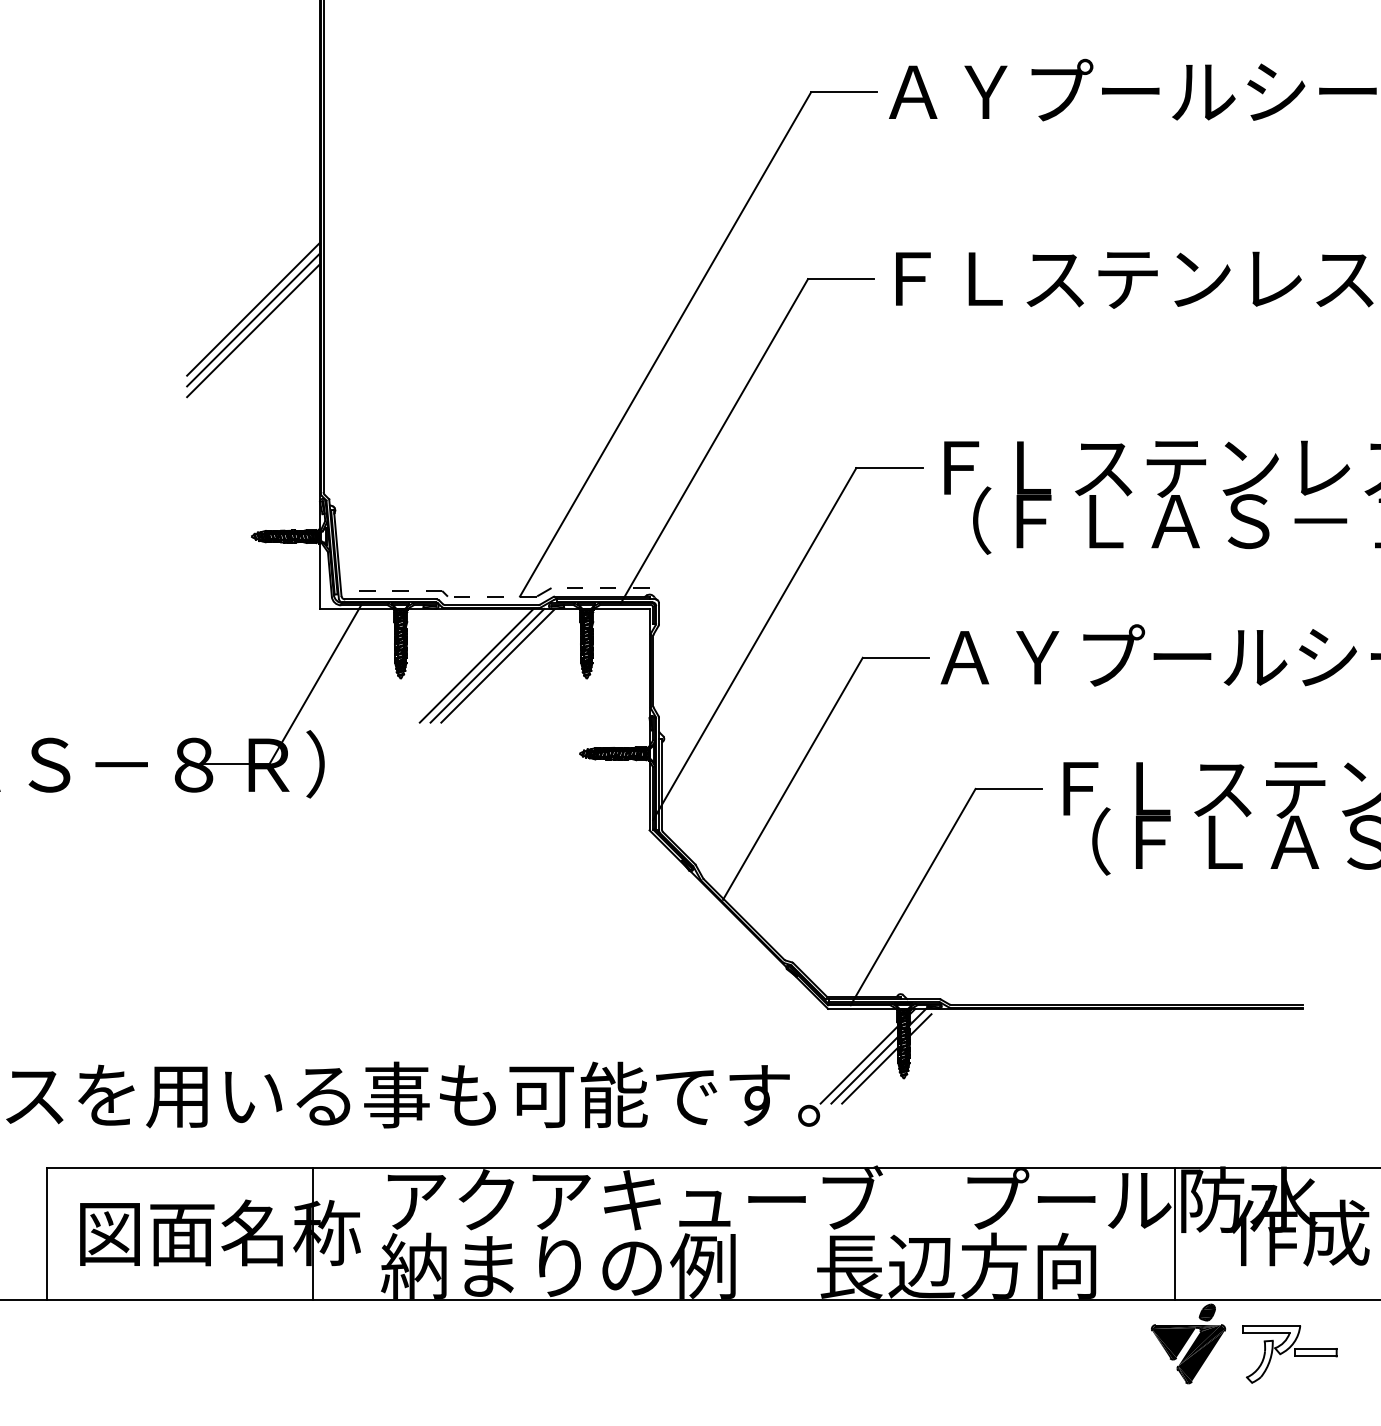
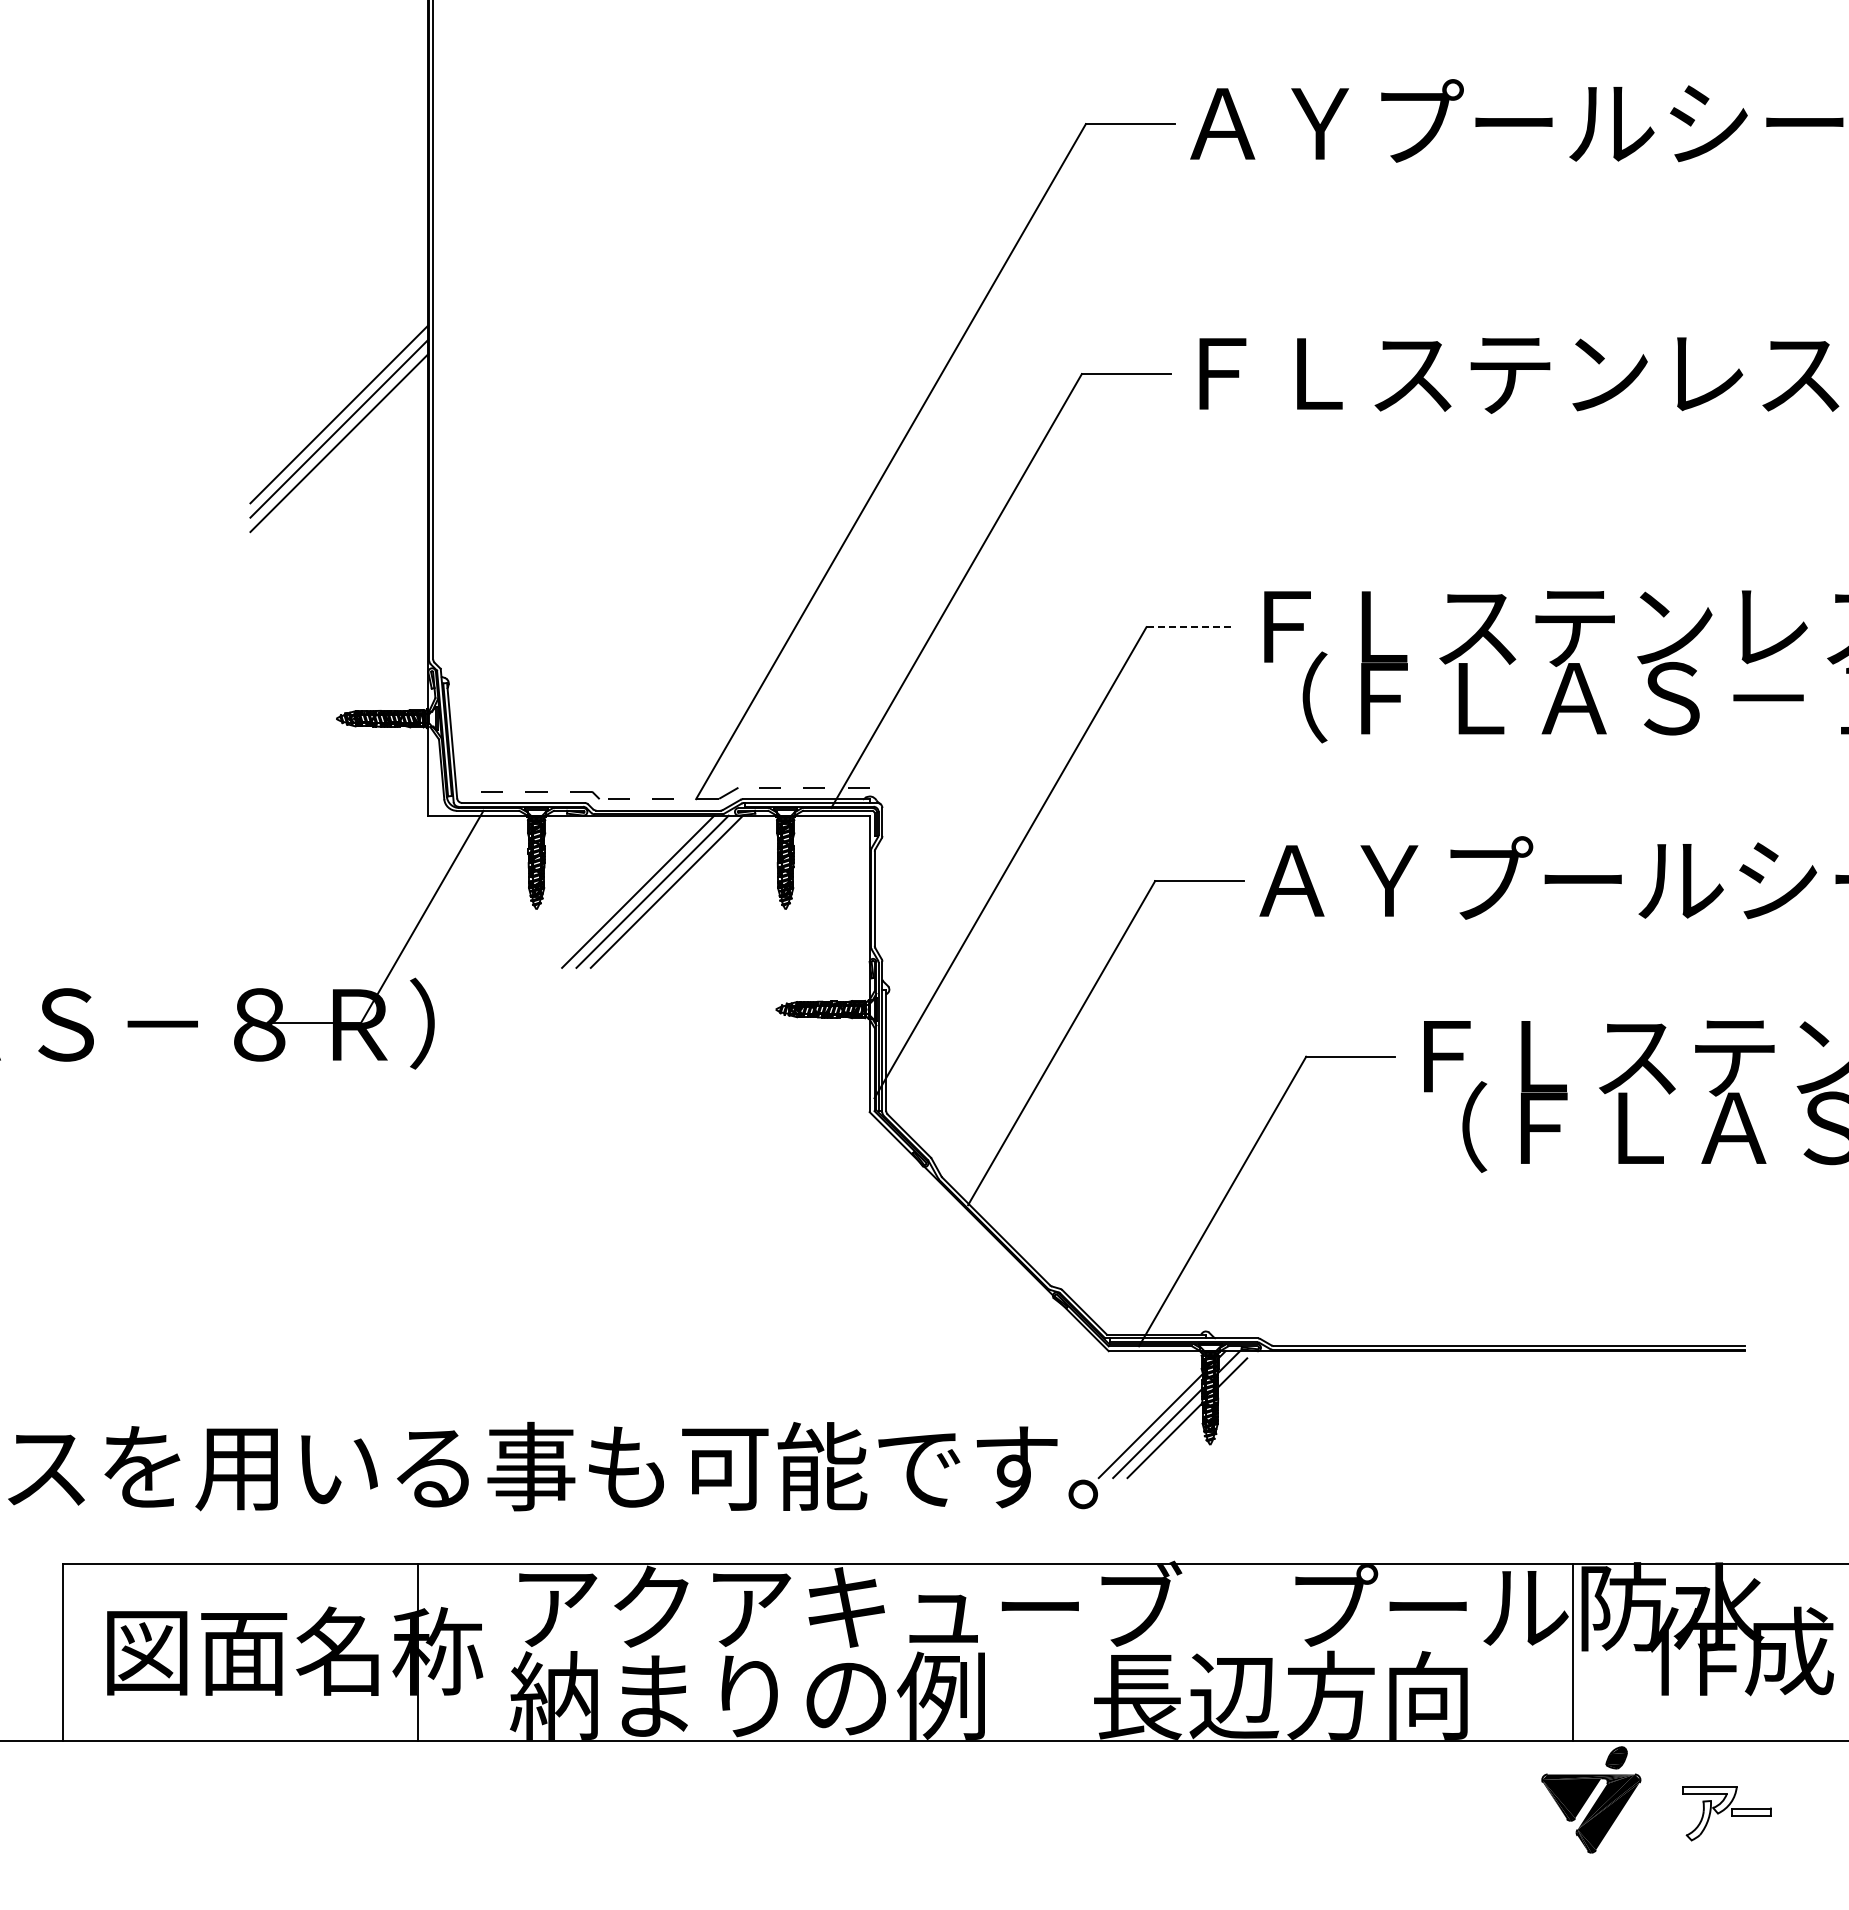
line: (889, 468) -> (1191, 627), solid -> dashed
part: (1289, 1354) -> (1726, 1813), size x0.7

